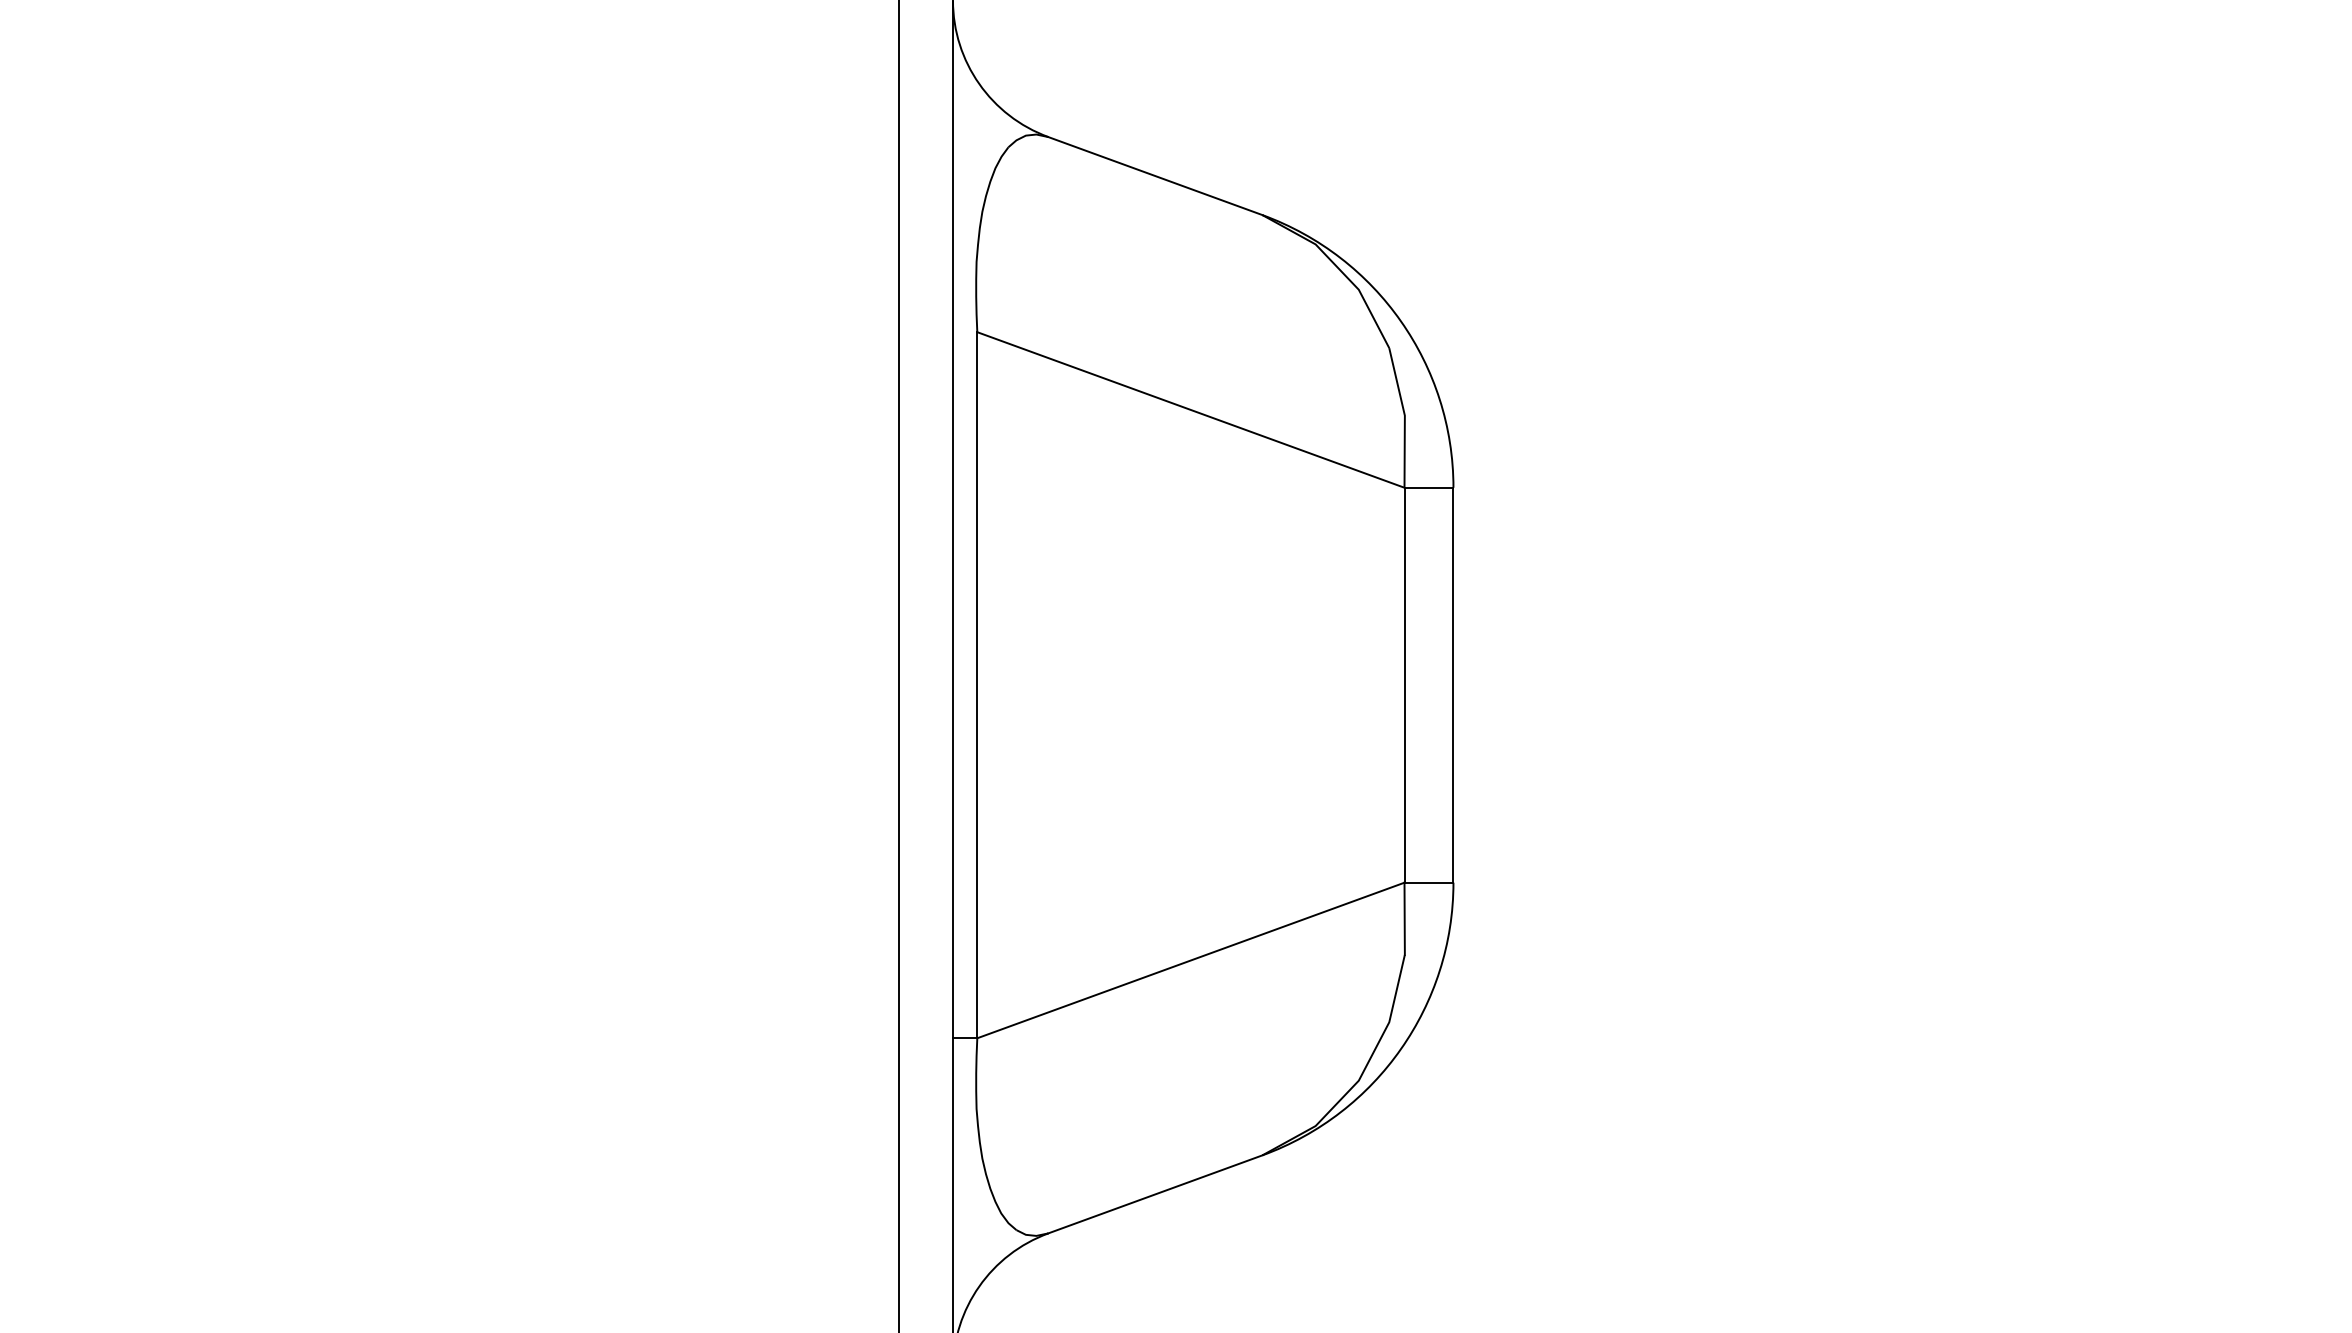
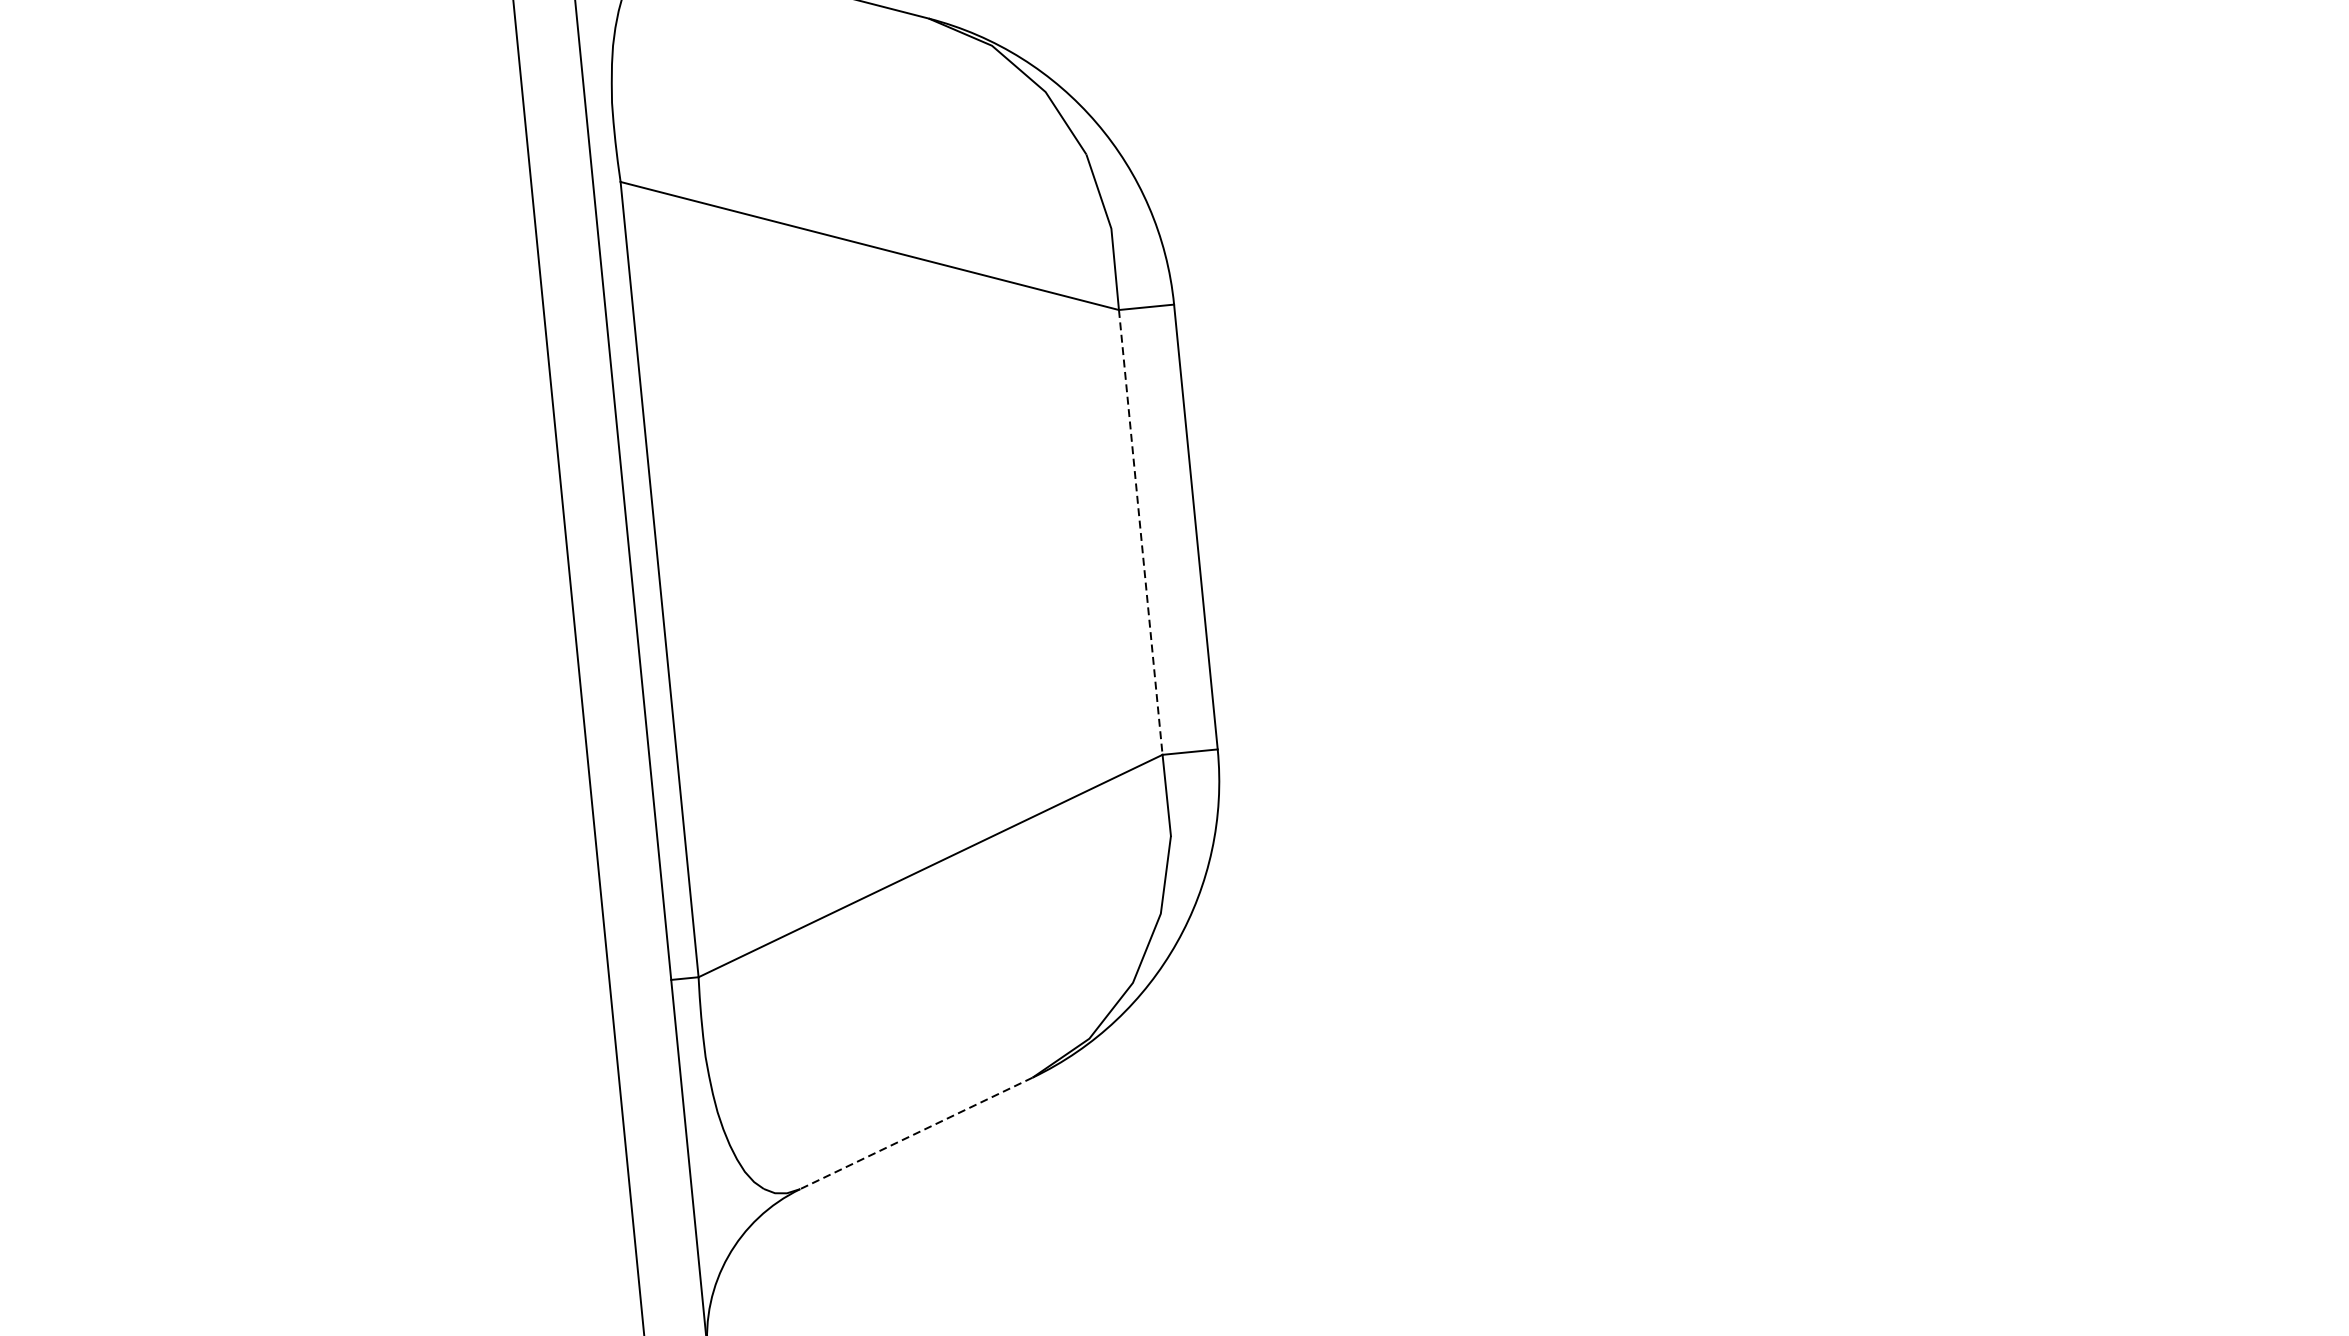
line: (1404, 685) -> (1140, 532), solid -> dashed
line: (1155, 1194) -> (916, 1133), solid -> dashed

